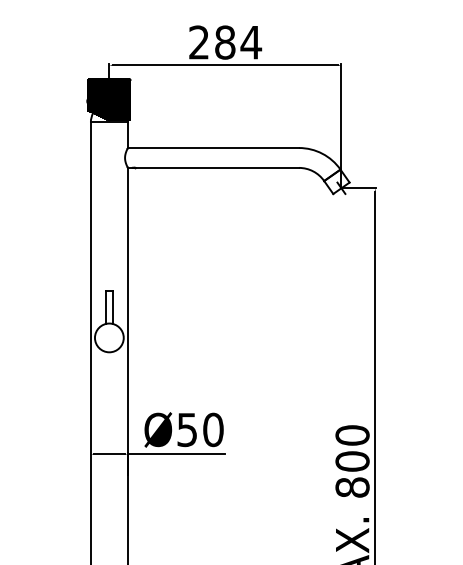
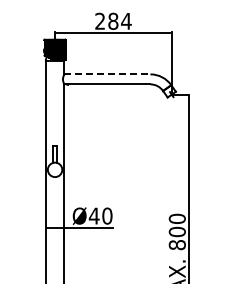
line: (213, 148) -> (107, 74), solid -> dashed
text: (185, 428) -> (93, 215), Ø50 -> Ø40

